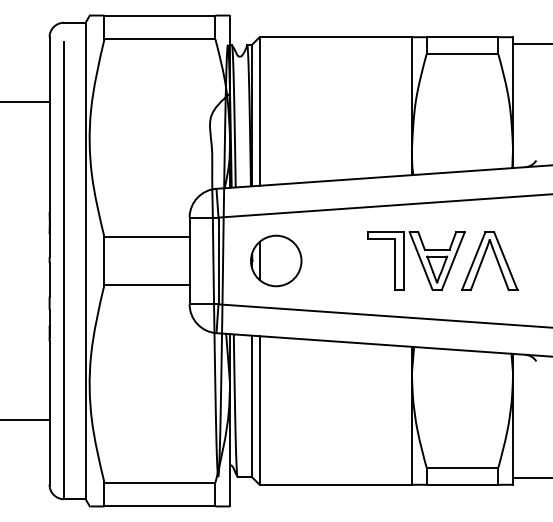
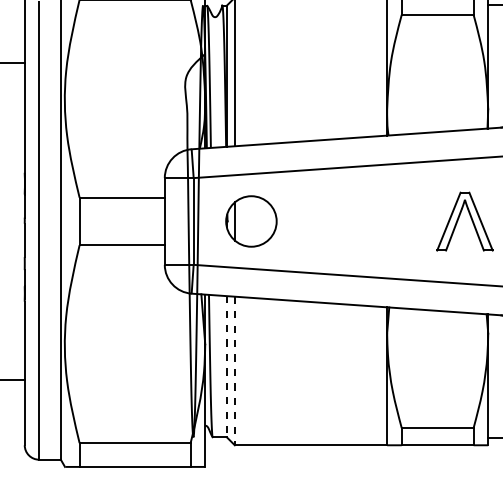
part: (416, 260) -> (391, 220), removed
line: (251, 406) -> (226, 366), solid -> dashed
line: (259, 410) -> (234, 370), solid -> dashed

